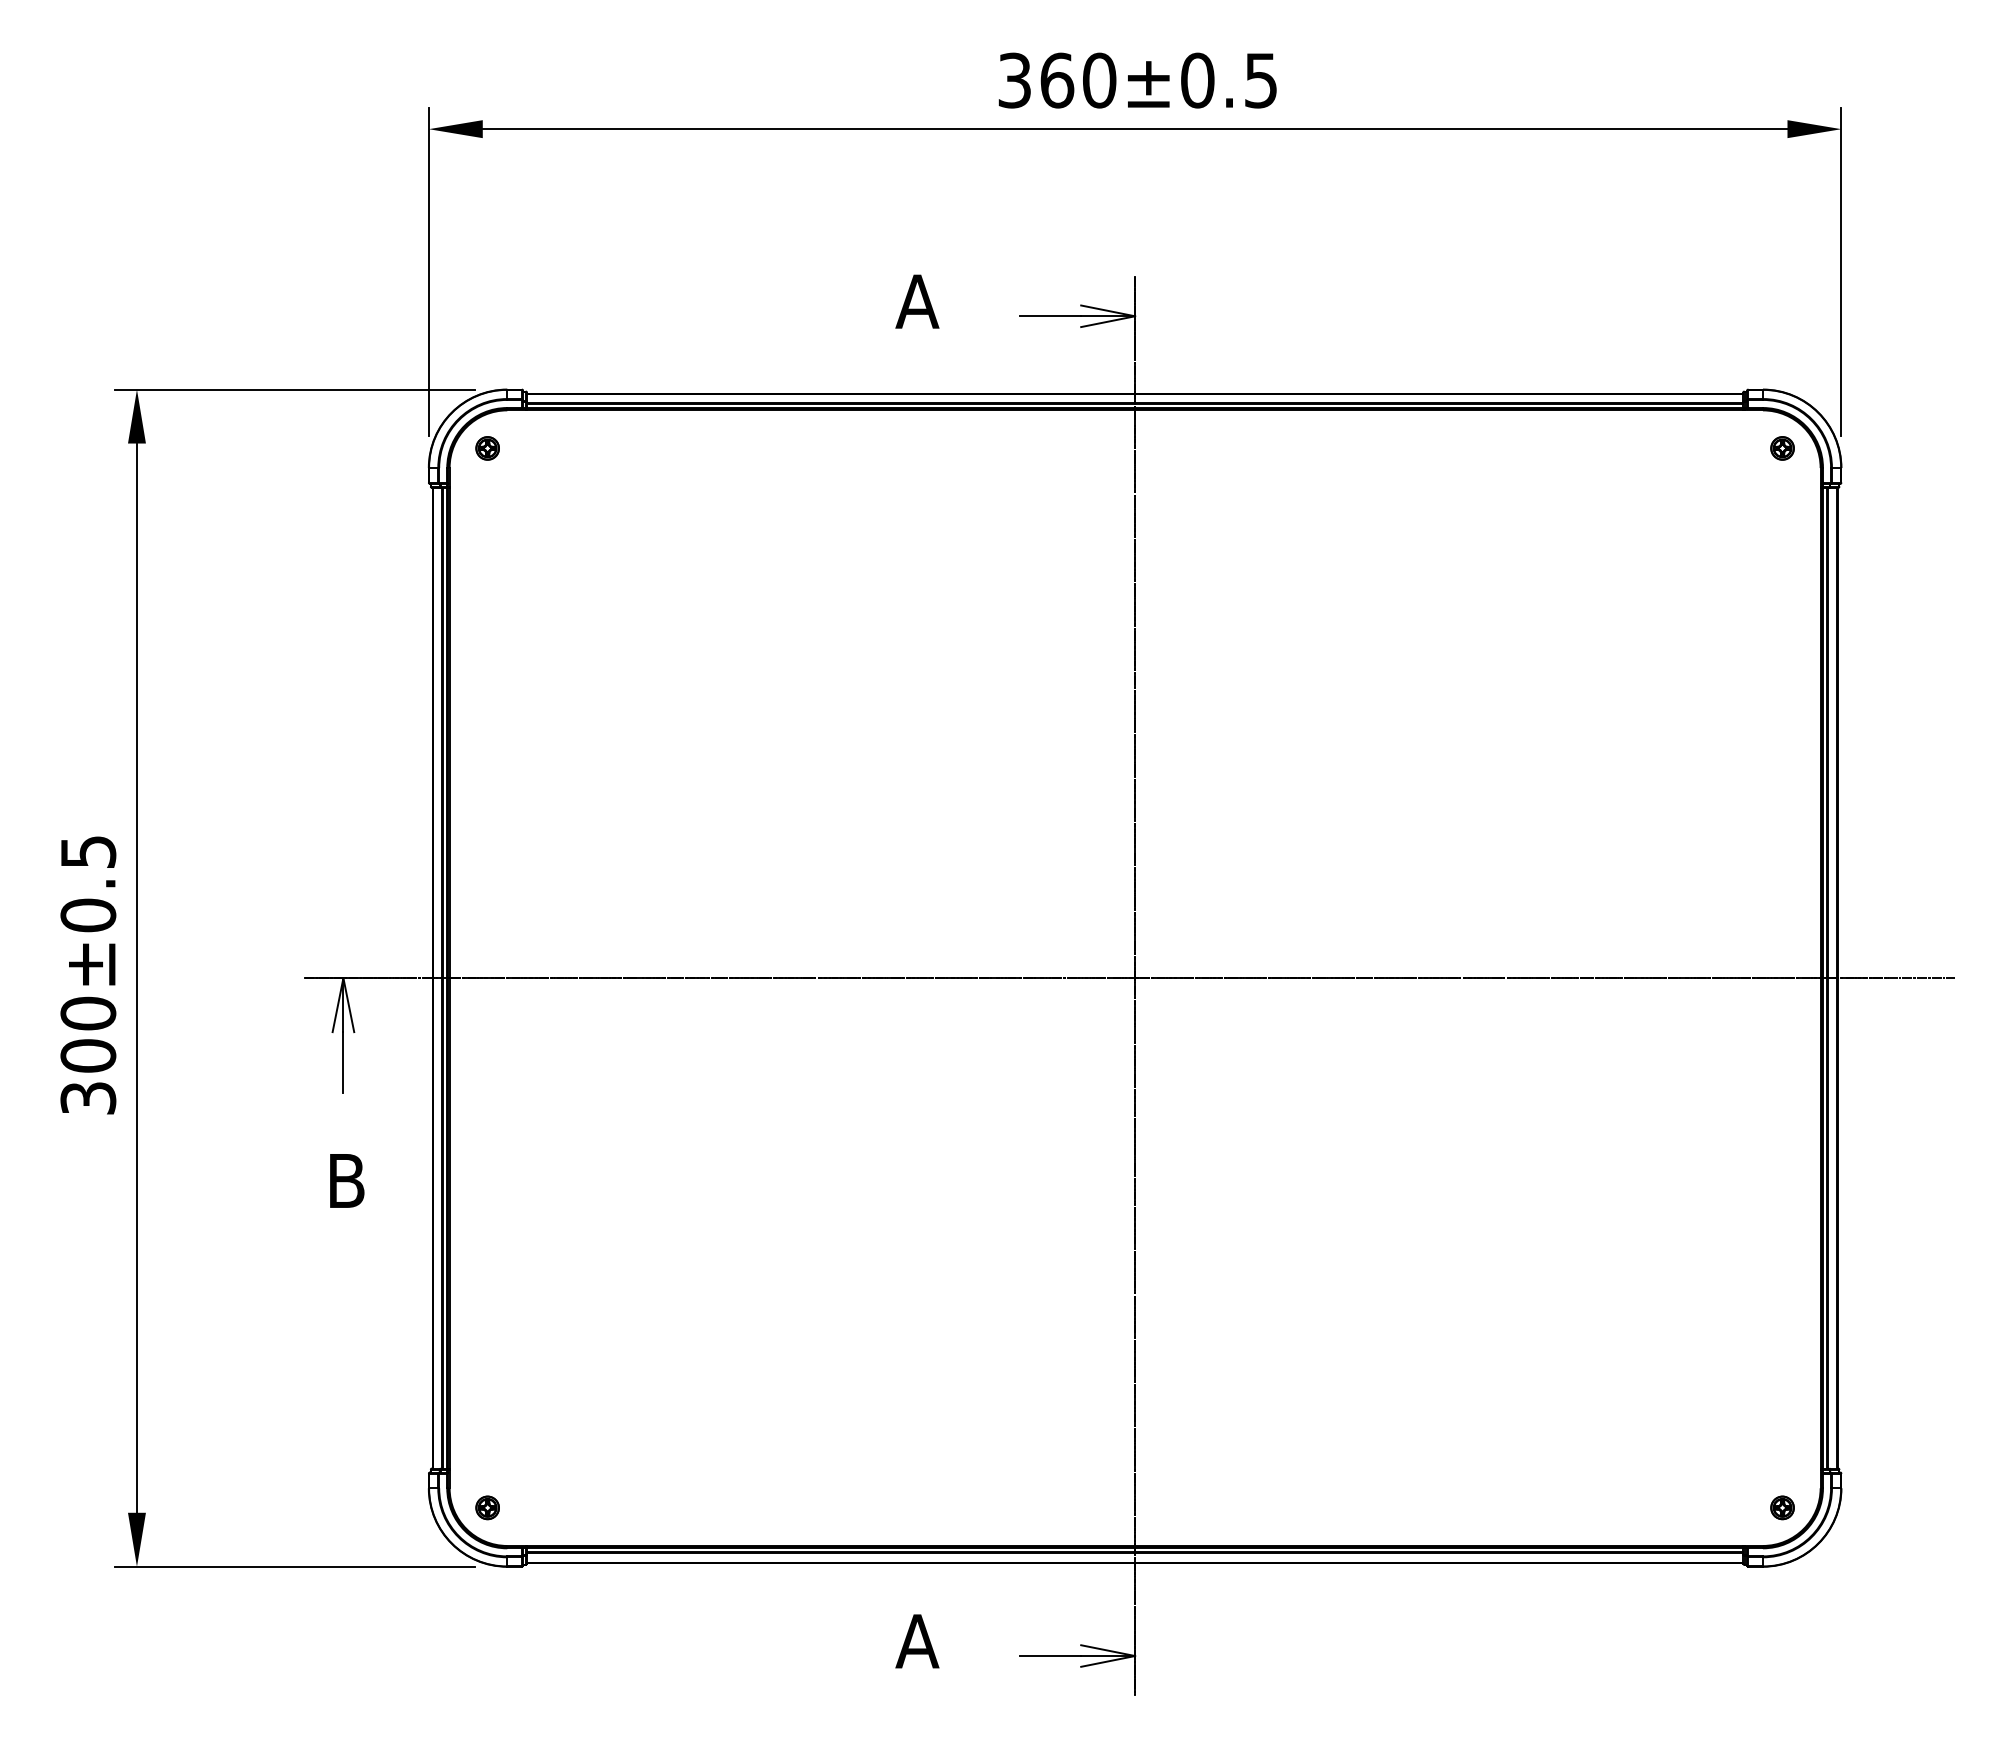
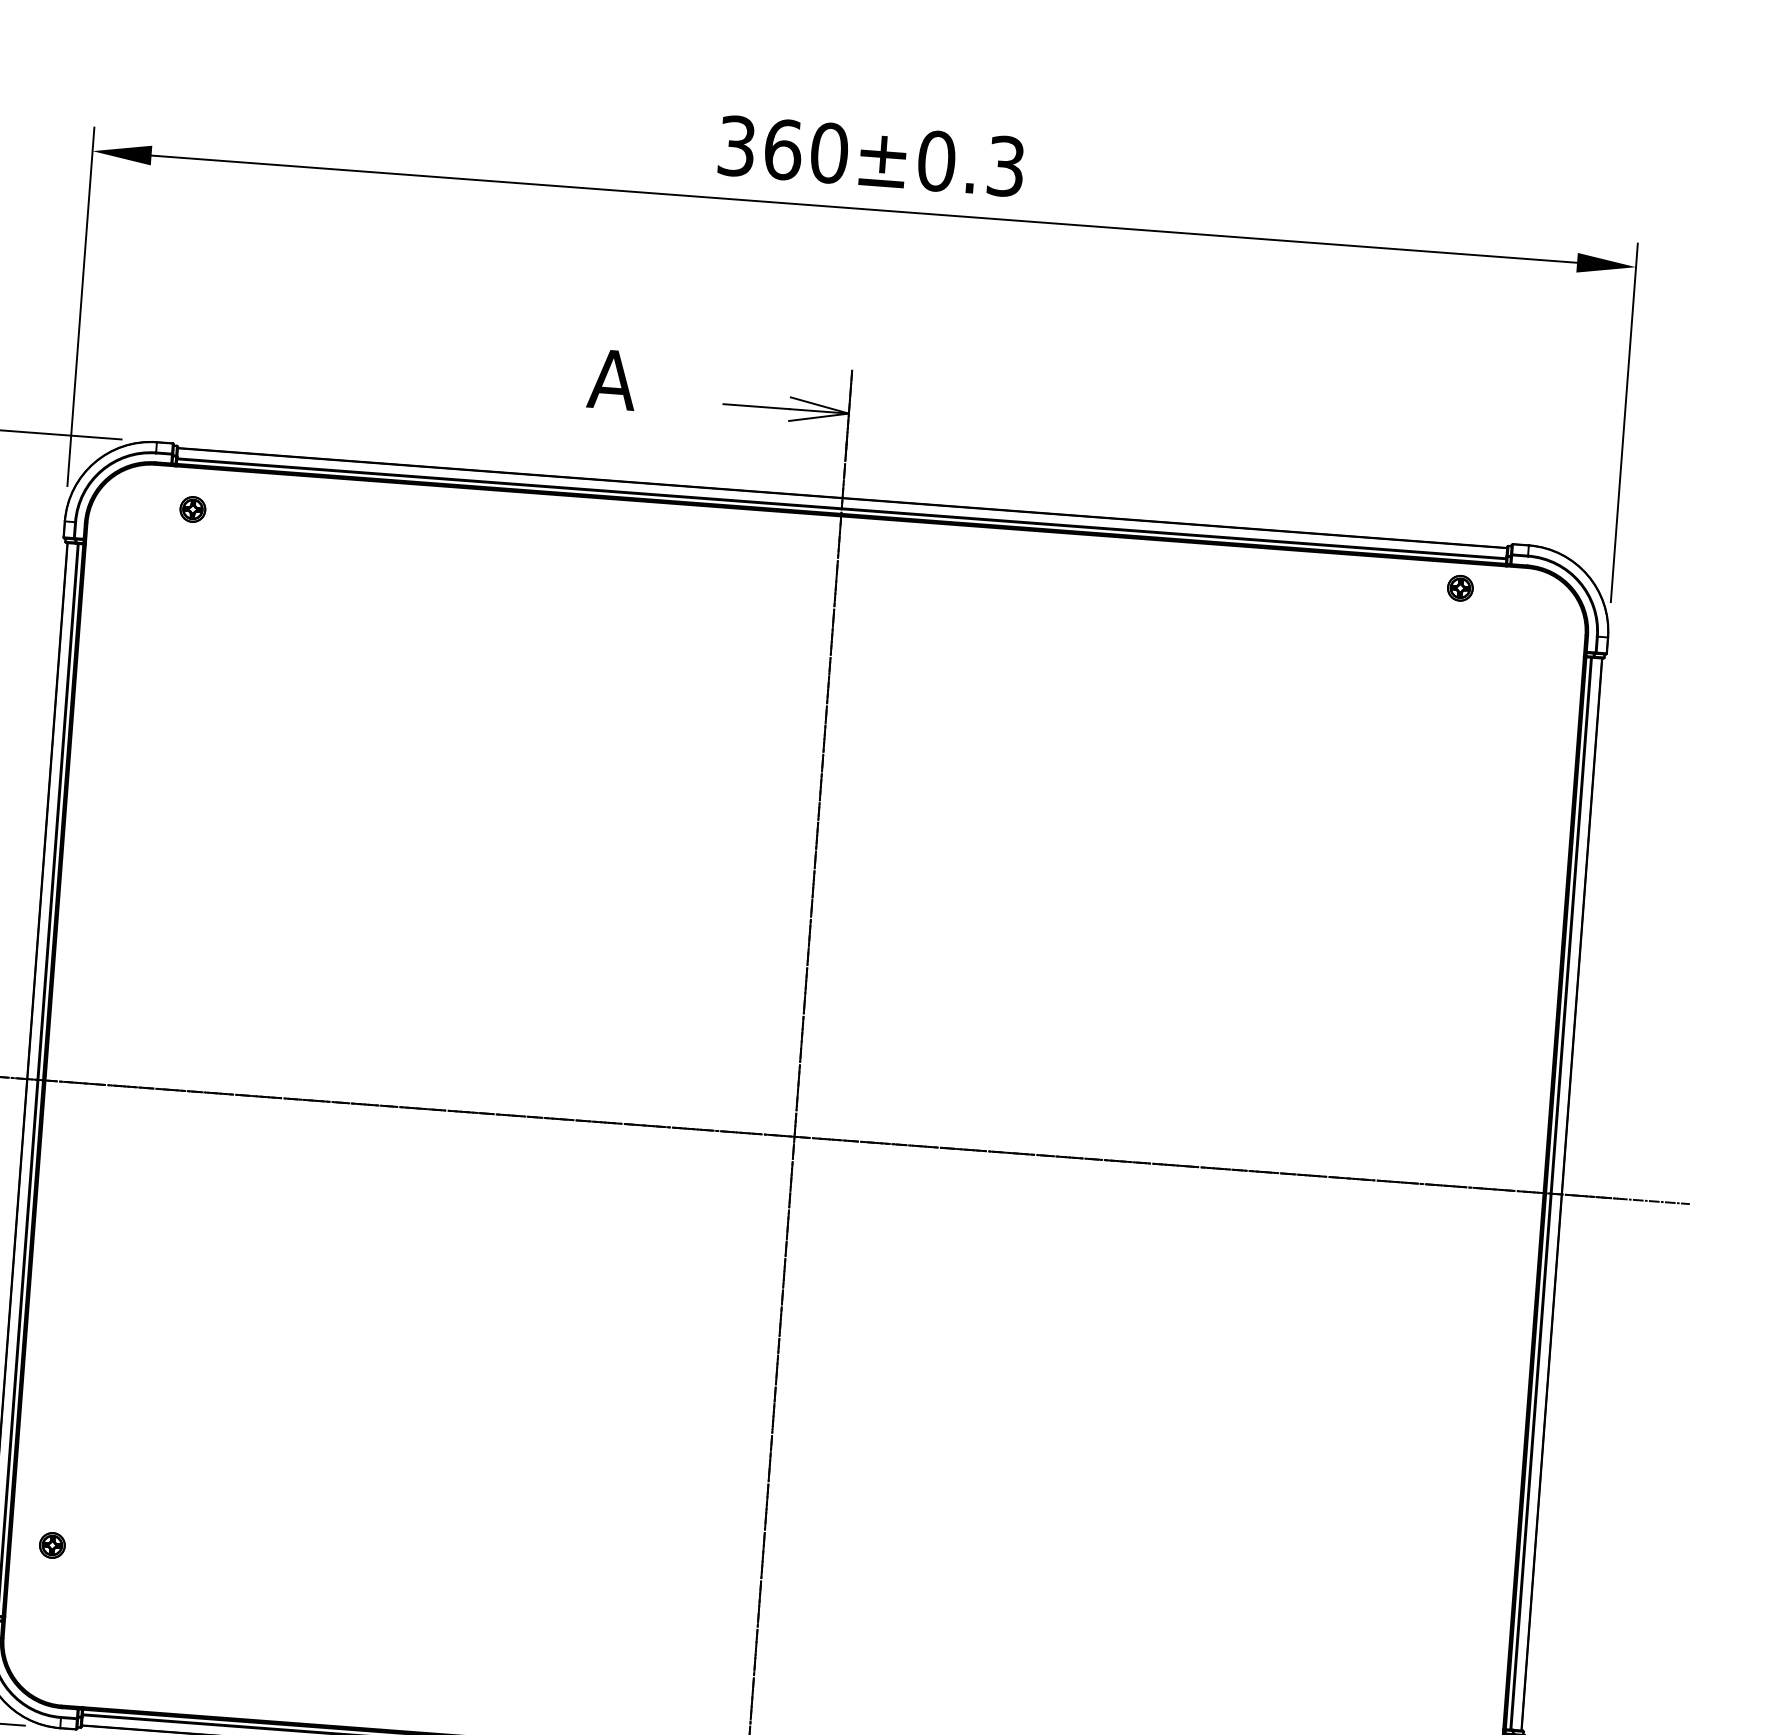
text: (1261, 79) -> (1006, 165), 360±0.5 -> 360±0.3
part: (487, 448) -> (192, 509), moved
part: (1782, 448) -> (1460, 588), moved
part: (487, 1507) -> (52, 1545), moved

